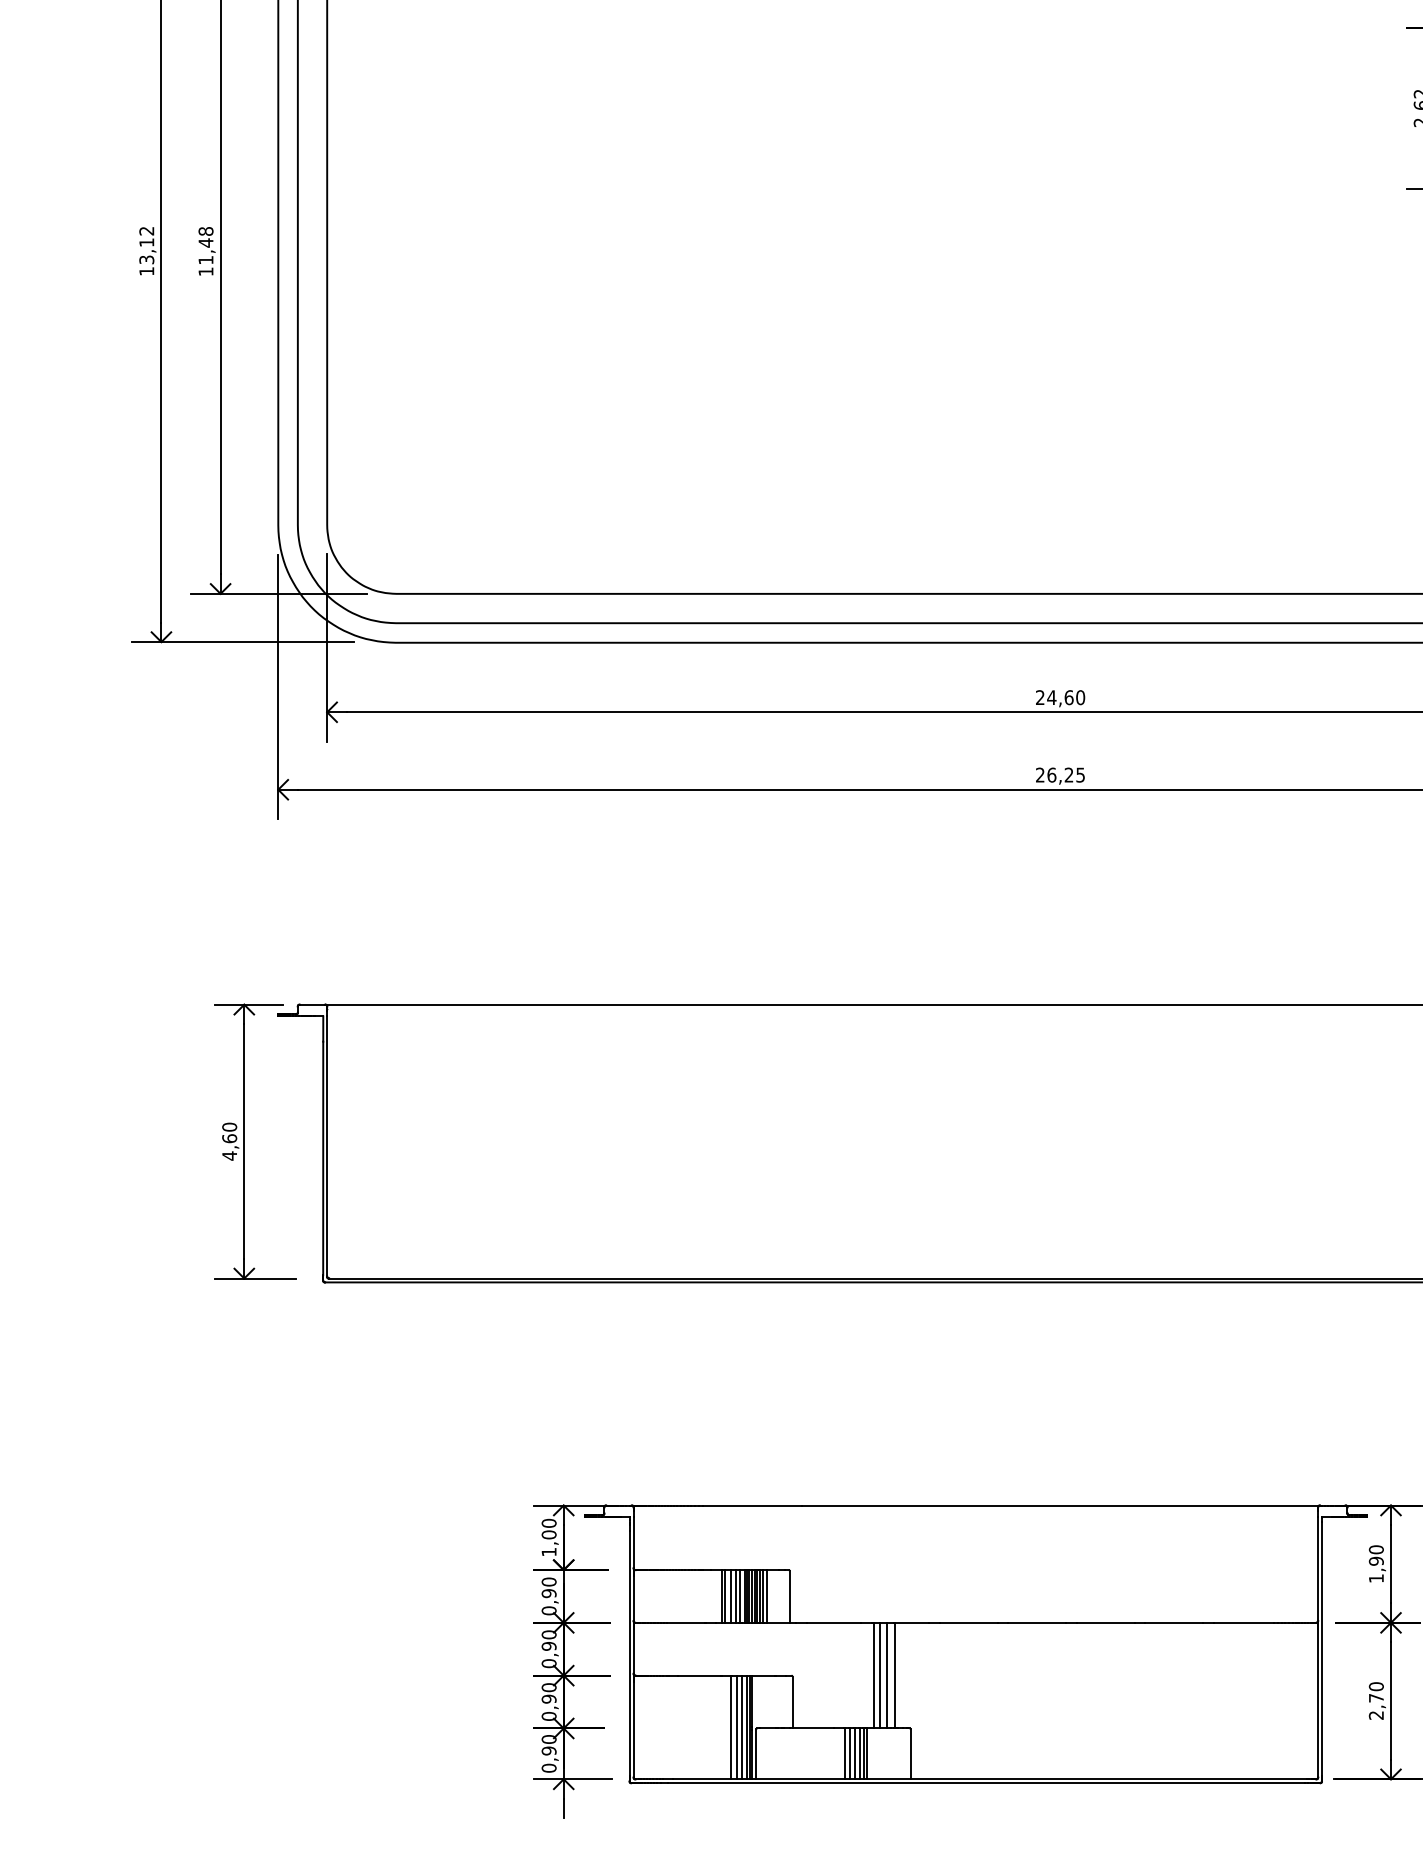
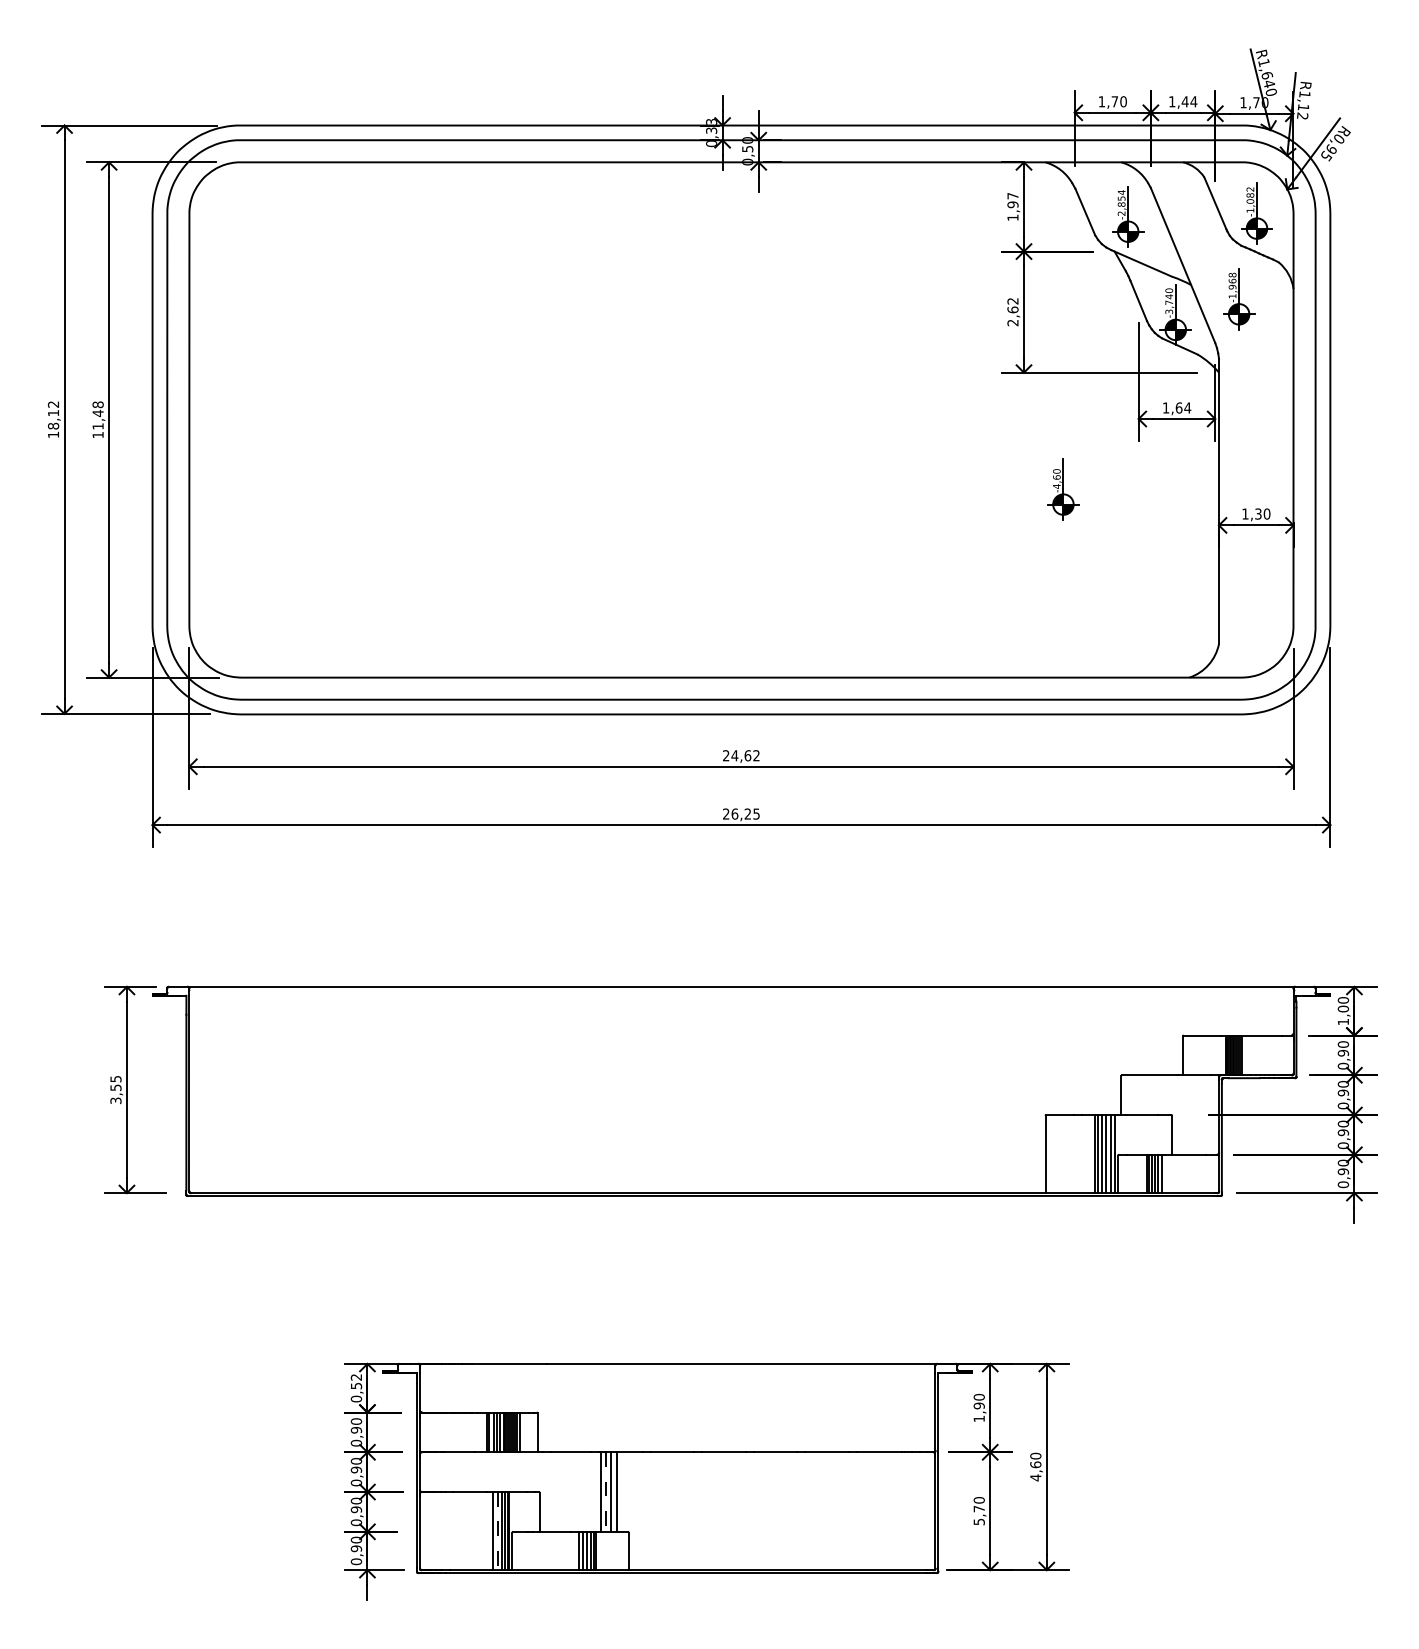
text: (146, 258) -> (53, 425), 13,12 -> 18,12
text: (1080, 697) -> (756, 755), 24,60 -> 24,62
text: (229, 1140) -> (115, 1089), 4,60 -> 3,55
text: (549, 1538) -> (356, 1388), 1,00 -> 0,52
line: (879, 1676) -> (605, 1492), solid -> dashed
text: (1375, 1714) -> (978, 1521), 2,70 -> 5,70
line: (736, 1728) -> (497, 1531), solid -> dashed

